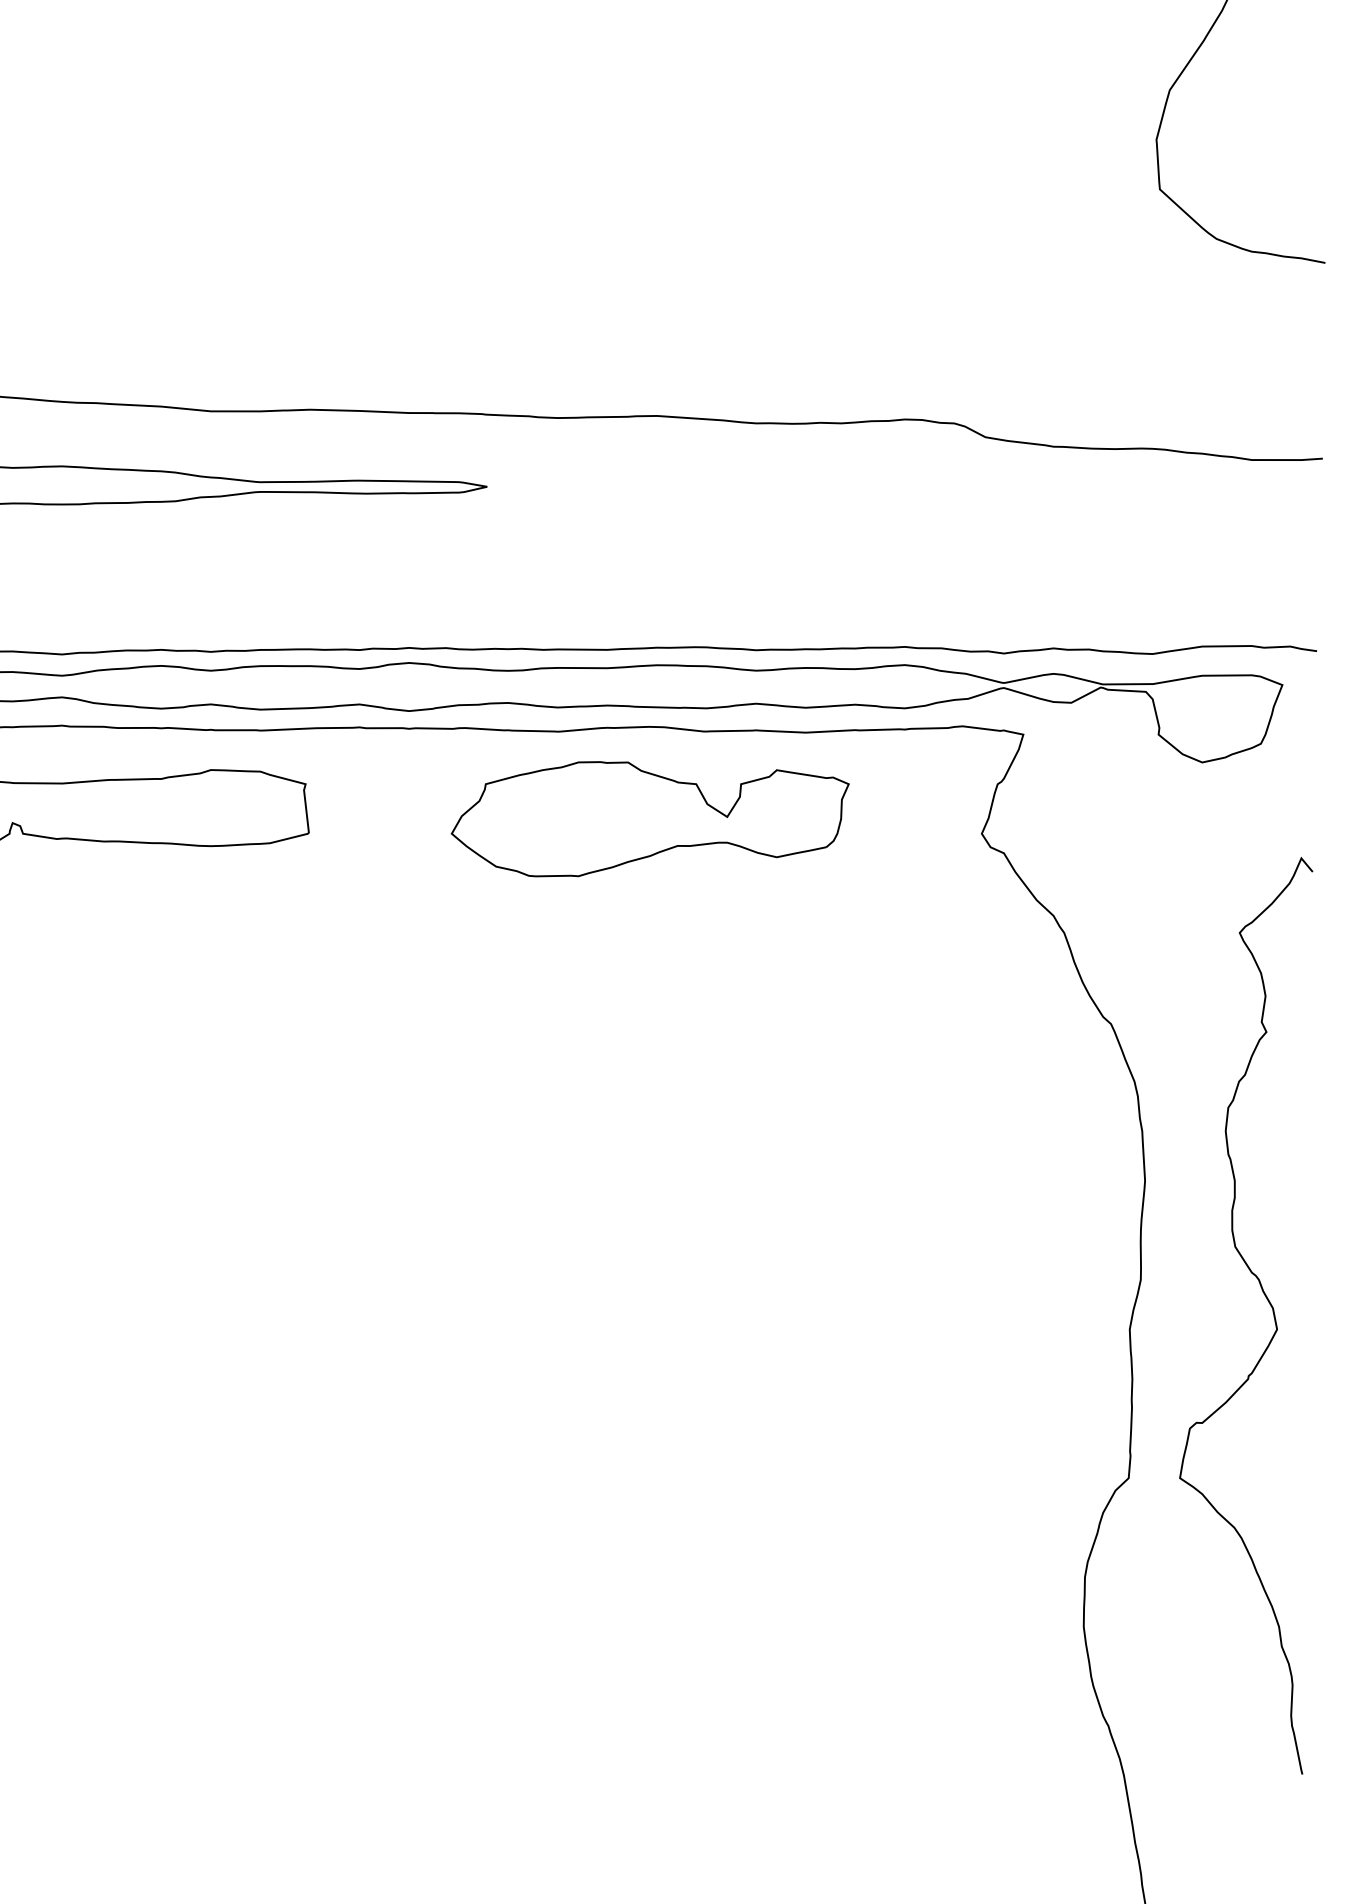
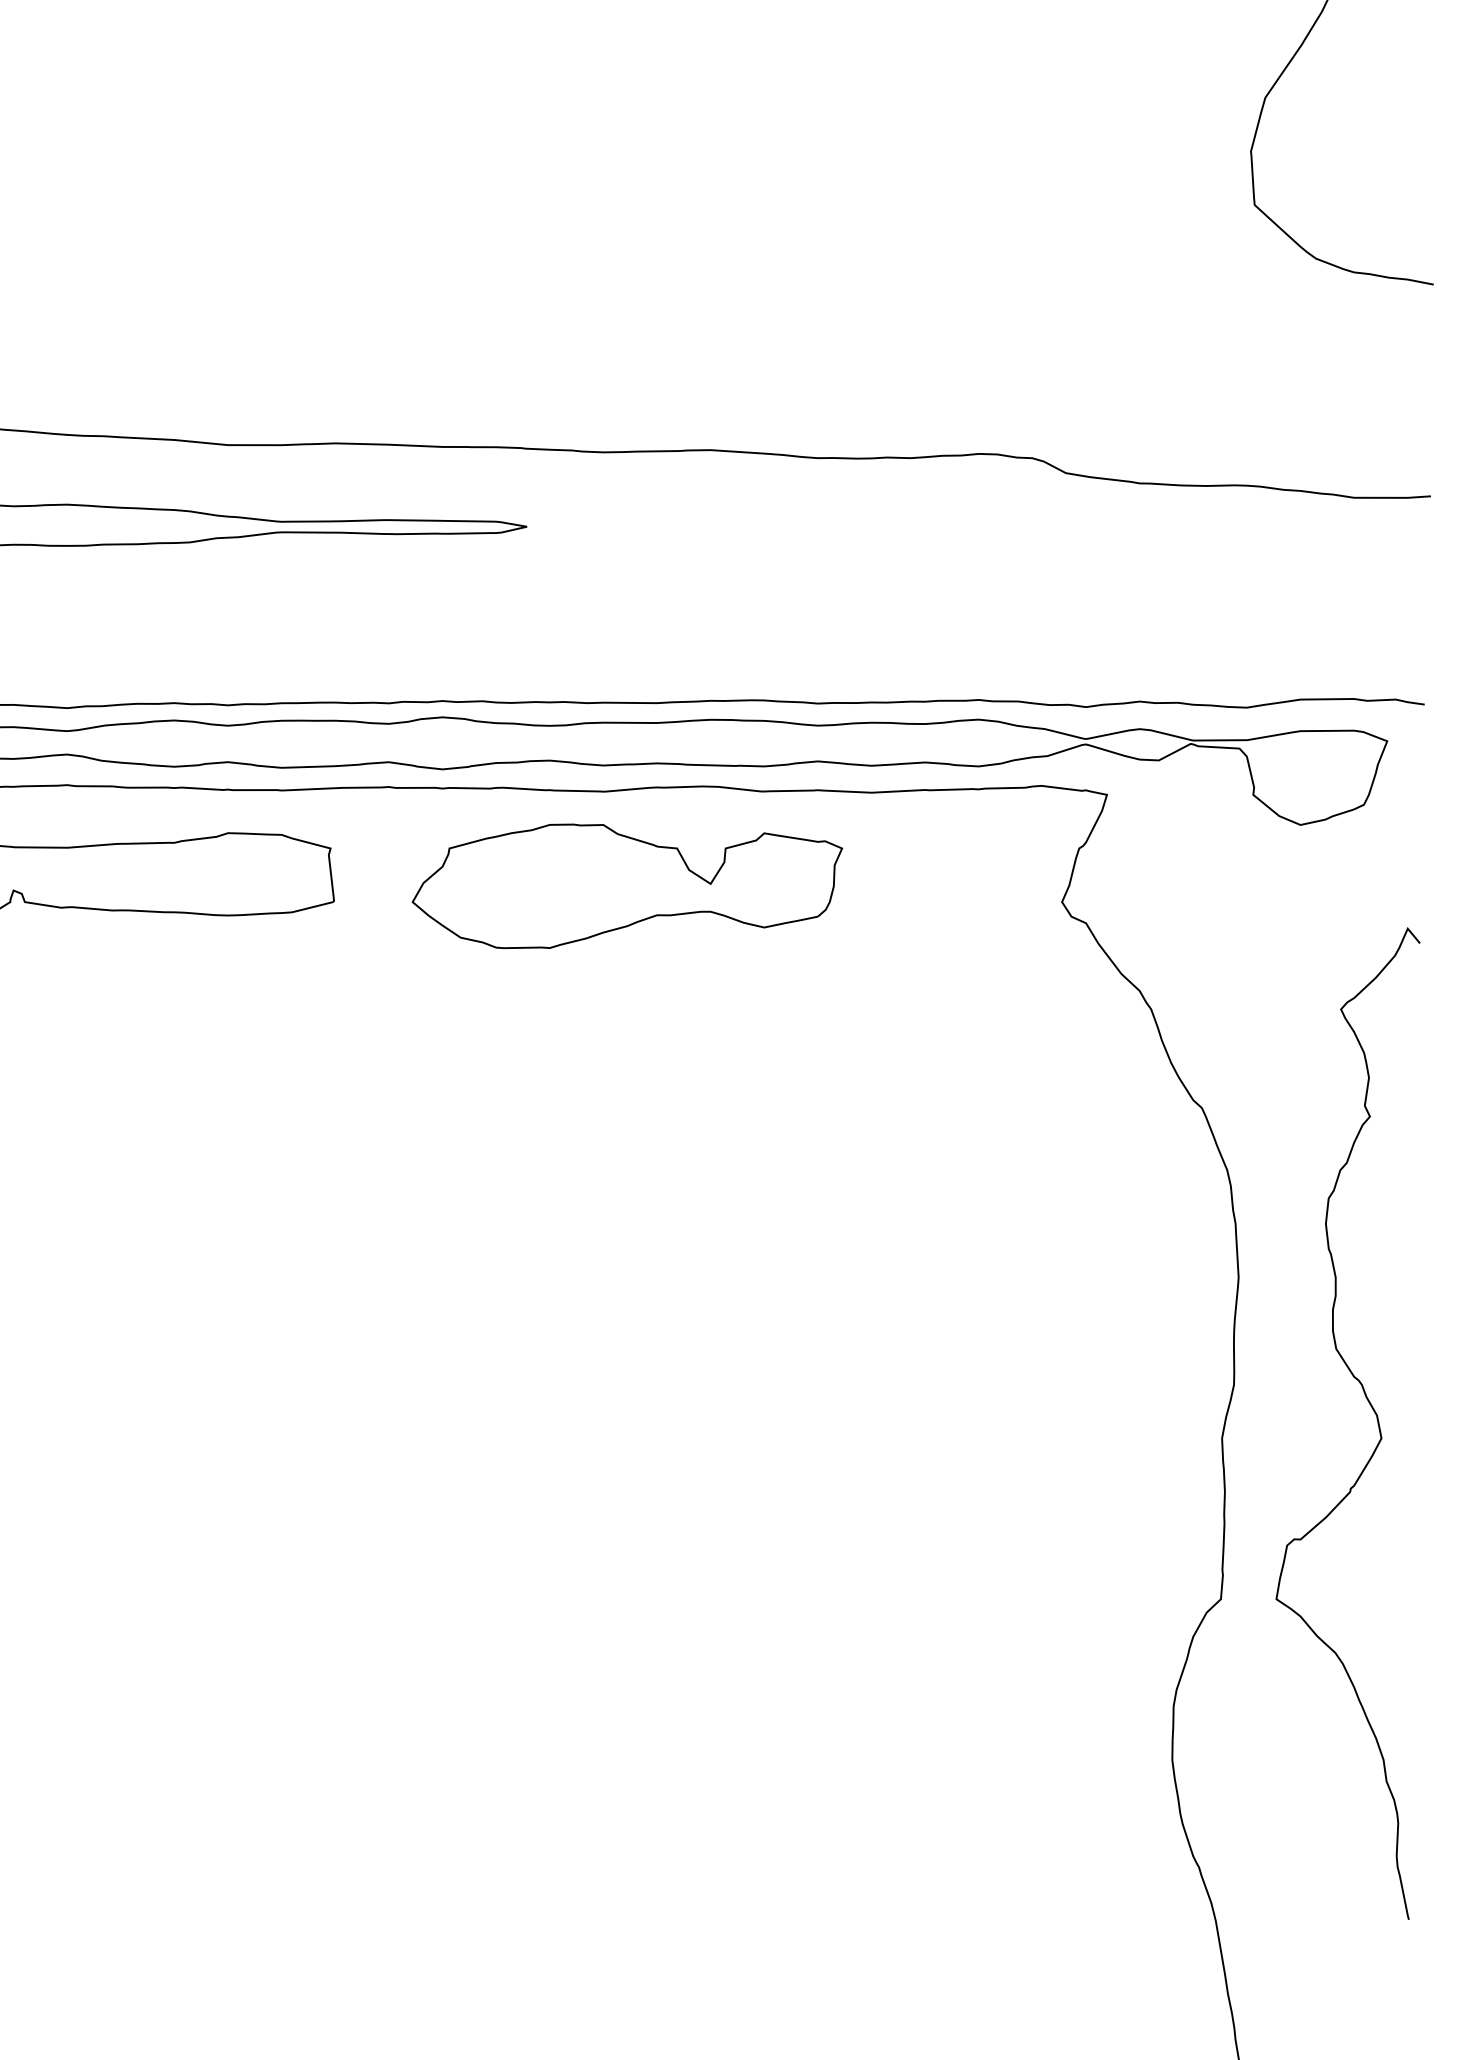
part: (650, 819) -> (627, 886), moved

